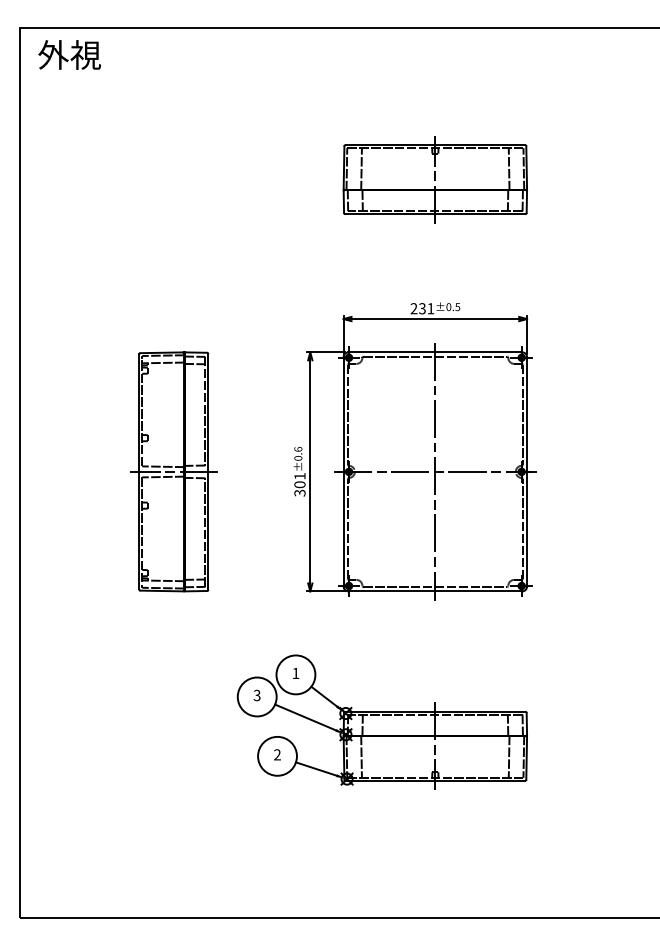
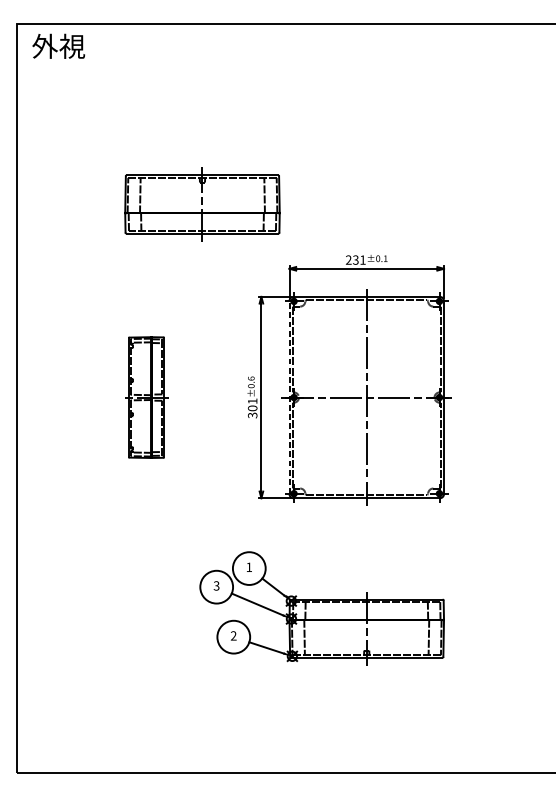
part: (434, 179) -> (201, 204), moved
text: (457, 307) -> (385, 259), ±0.5 -> ±0.1
part: (173, 471) -> (146, 397), size x0.6
line: (343, 471) -> (289, 397), solid -> dashed

